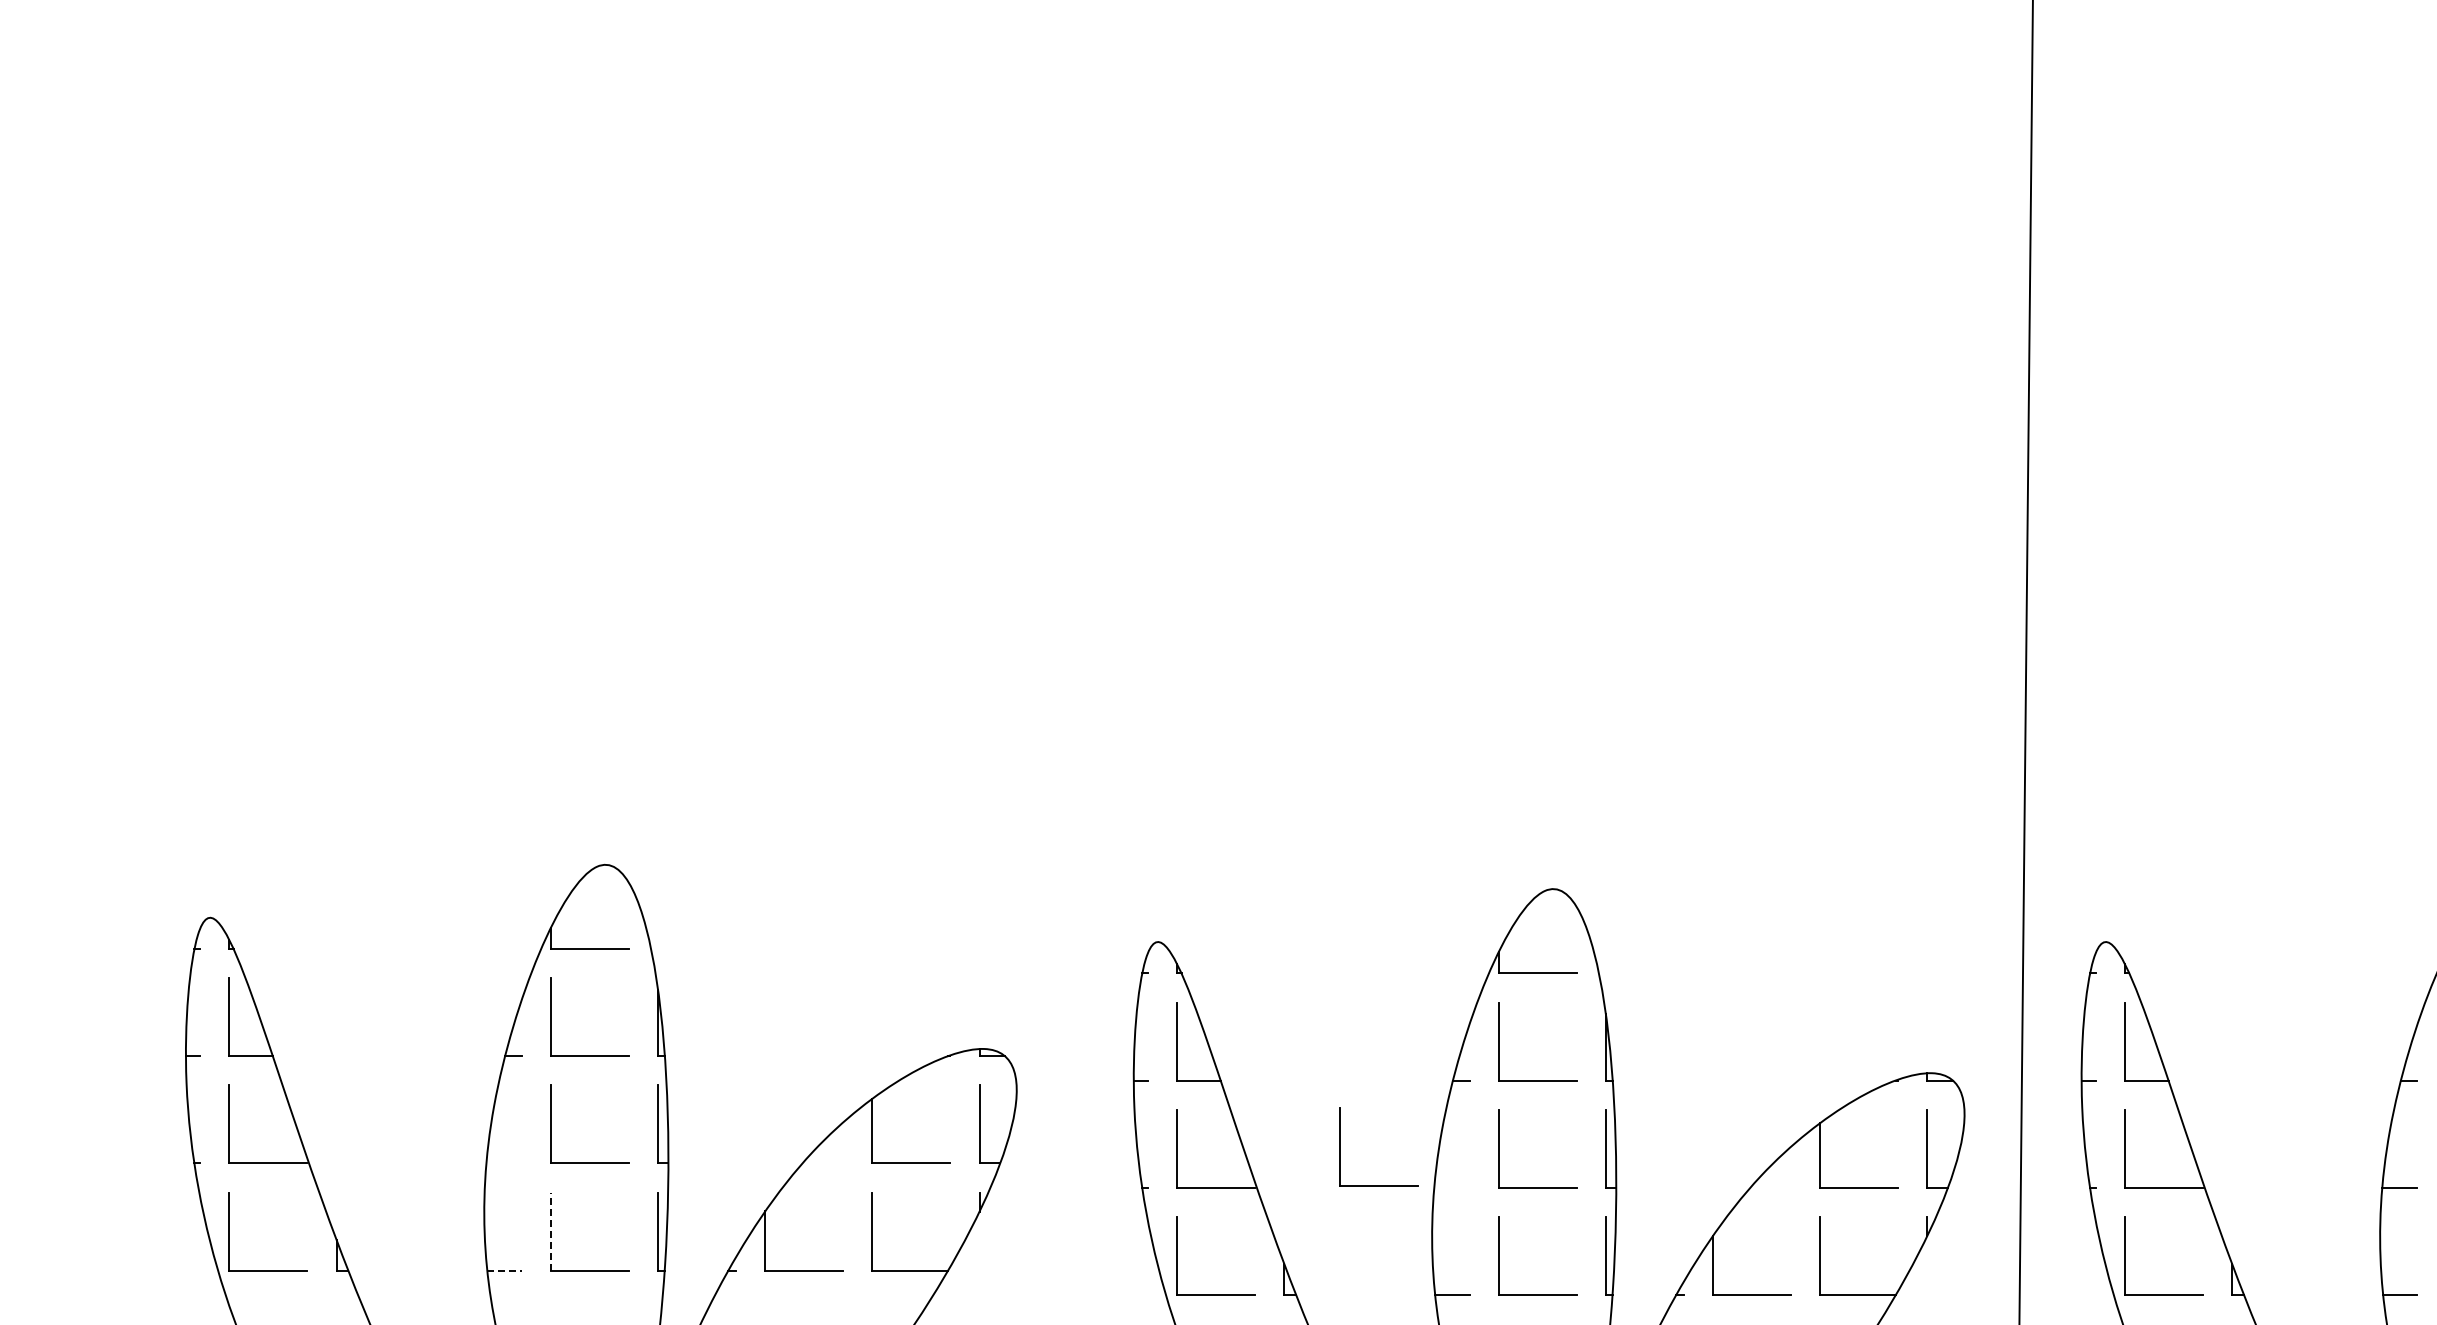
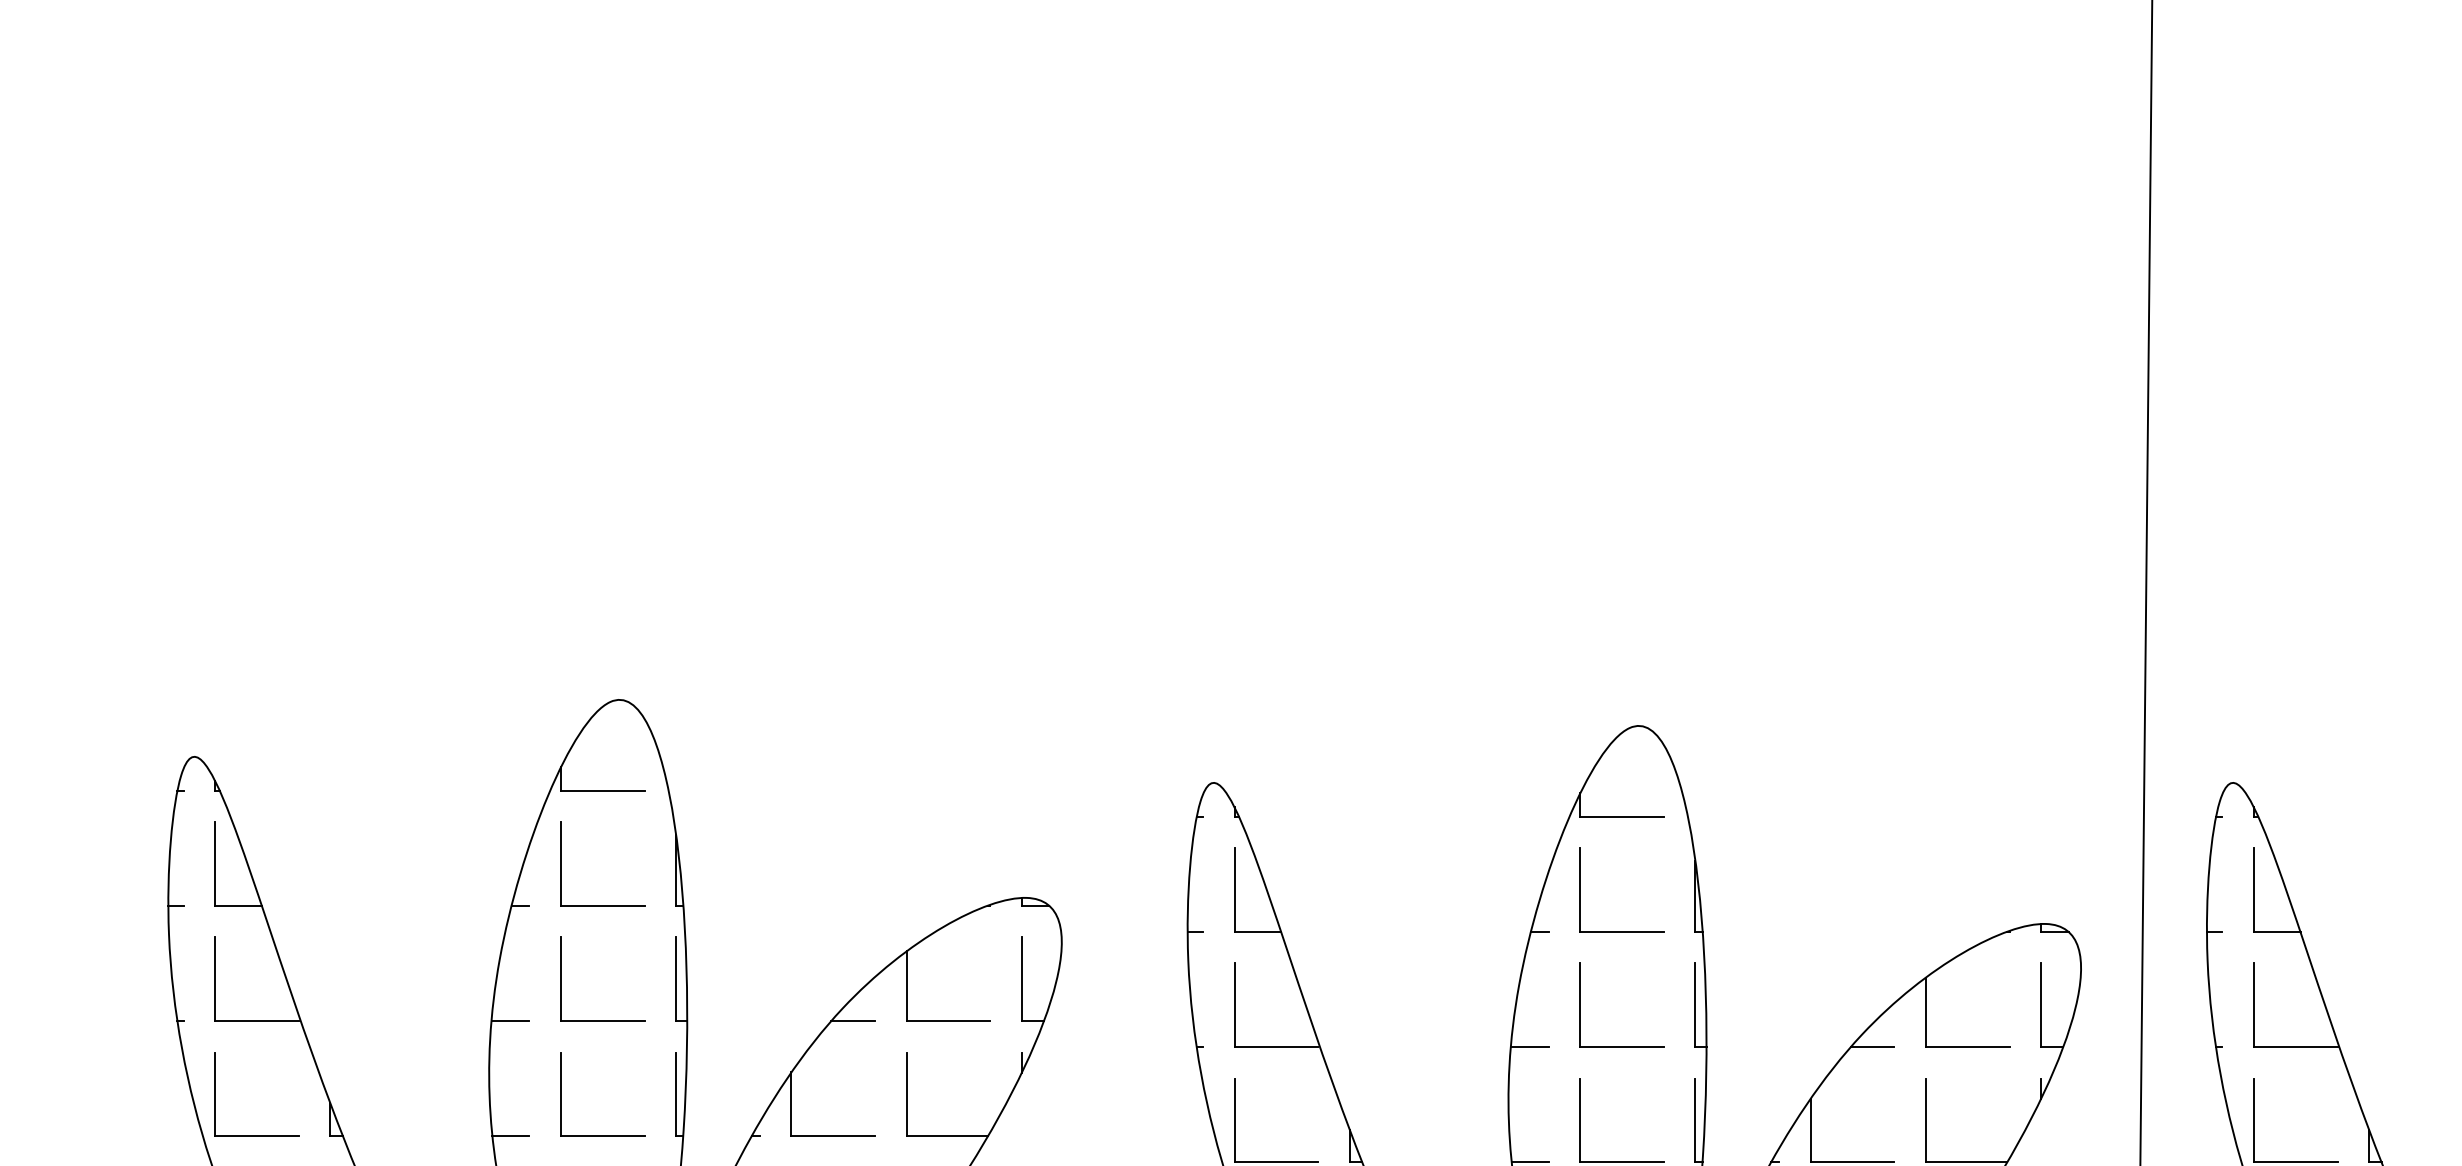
part: (1340, 1146) -> (1409, 1002), removed
line: (503, 1163) -> (509, 1021), added
line: (822, 1163) -> (852, 1021), added
line: (1451, 1187) -> (1529, 1046), added
line: (1770, 1187) -> (1872, 1046), added
line: (550, 1231) -> (560, 1094), dashed -> solid
line: (504, 1270) -> (510, 1136), dashed -> solid

